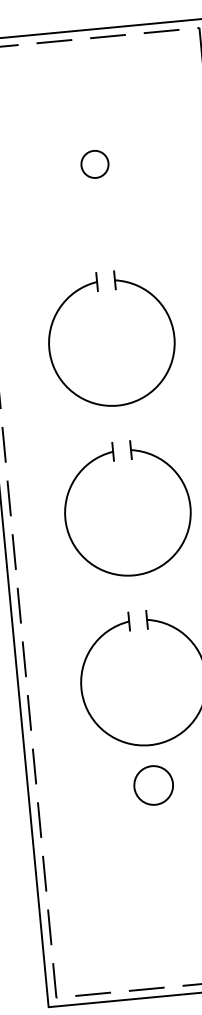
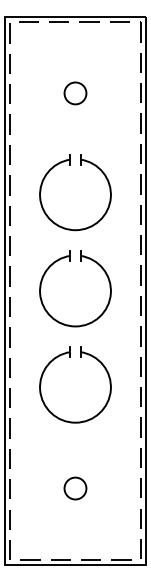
circle: (95, 164) -> (75, 93), size x1.43
circle: (153, 785) -> (75, 488), moved

